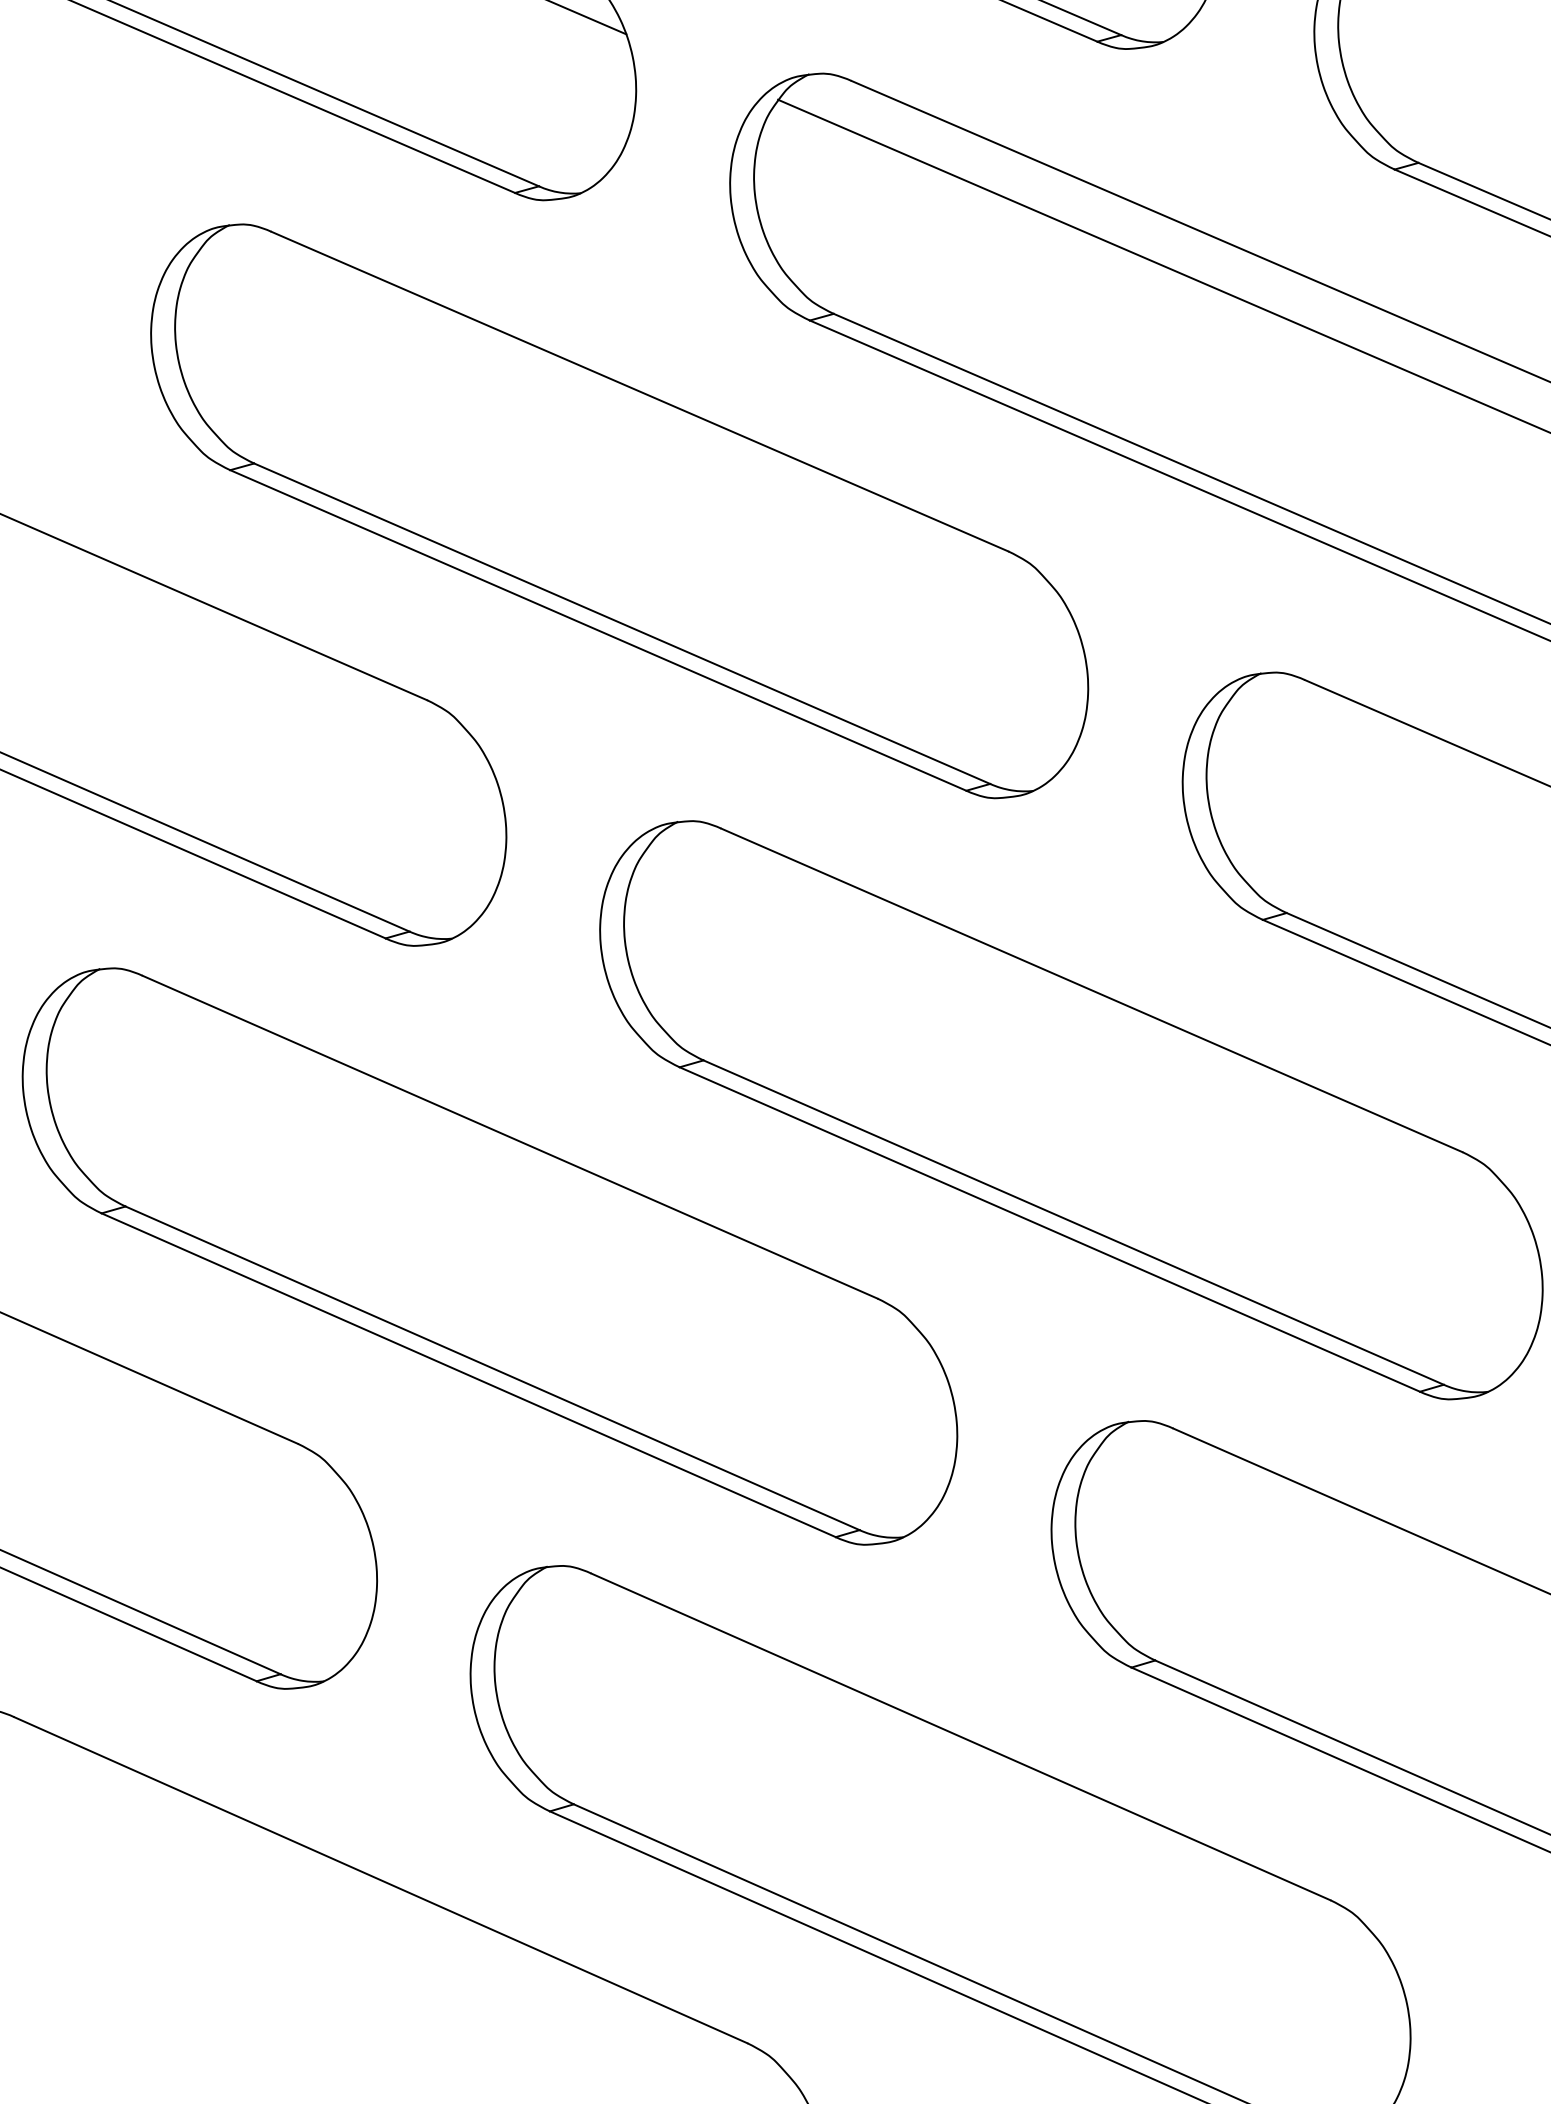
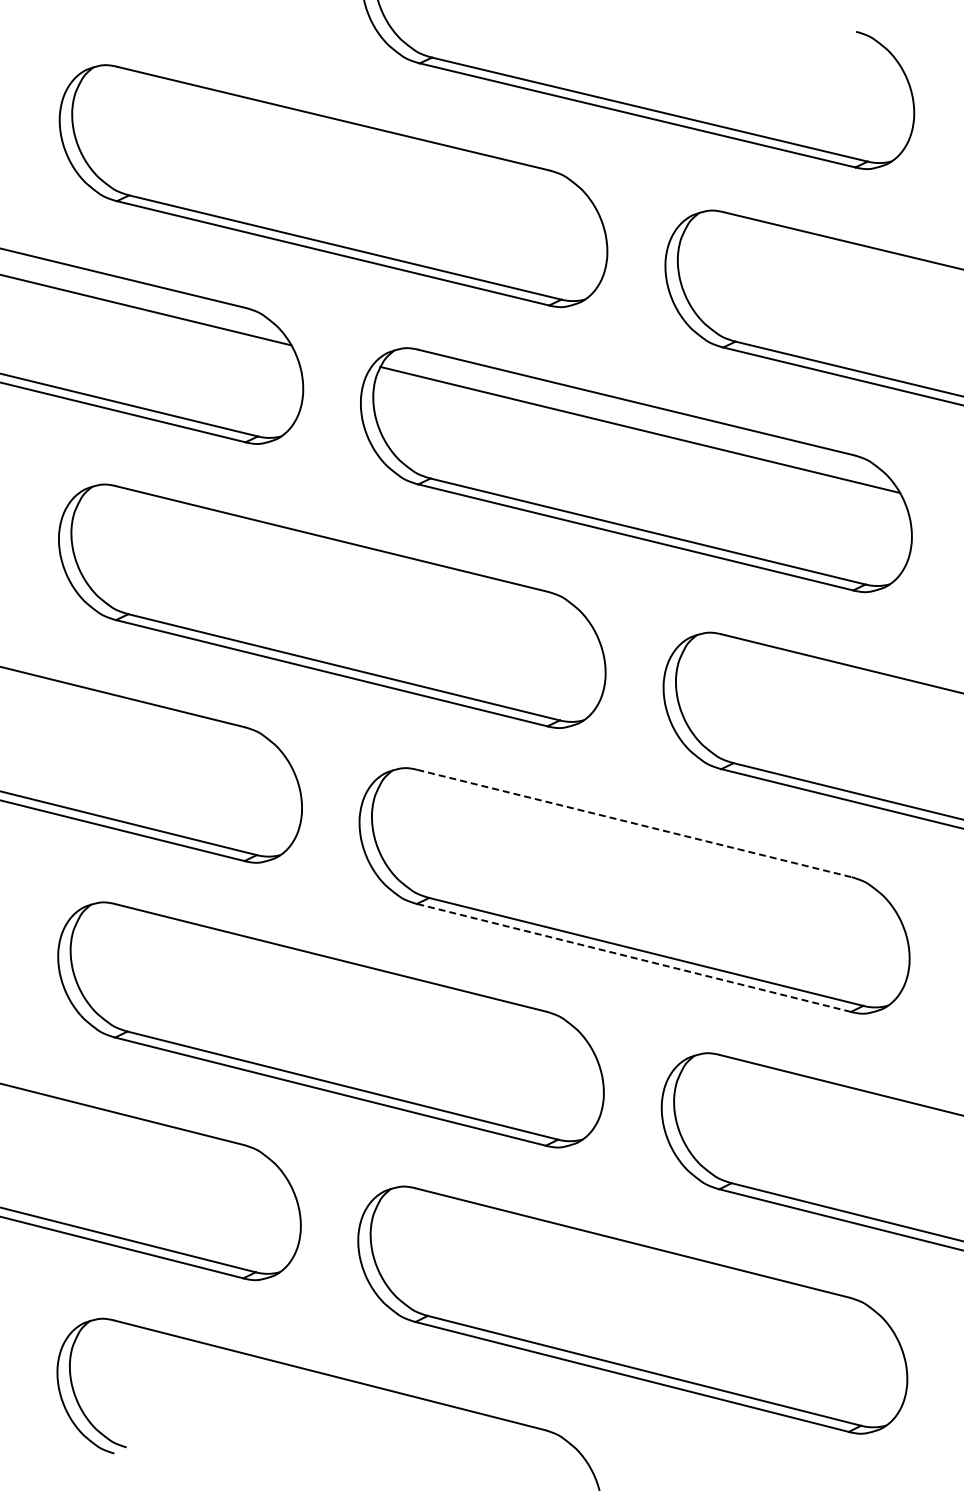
line: (1091, 990) -> (634, 823), solid -> dashed
line: (1049, 1228) -> (633, 957), solid -> dashed

